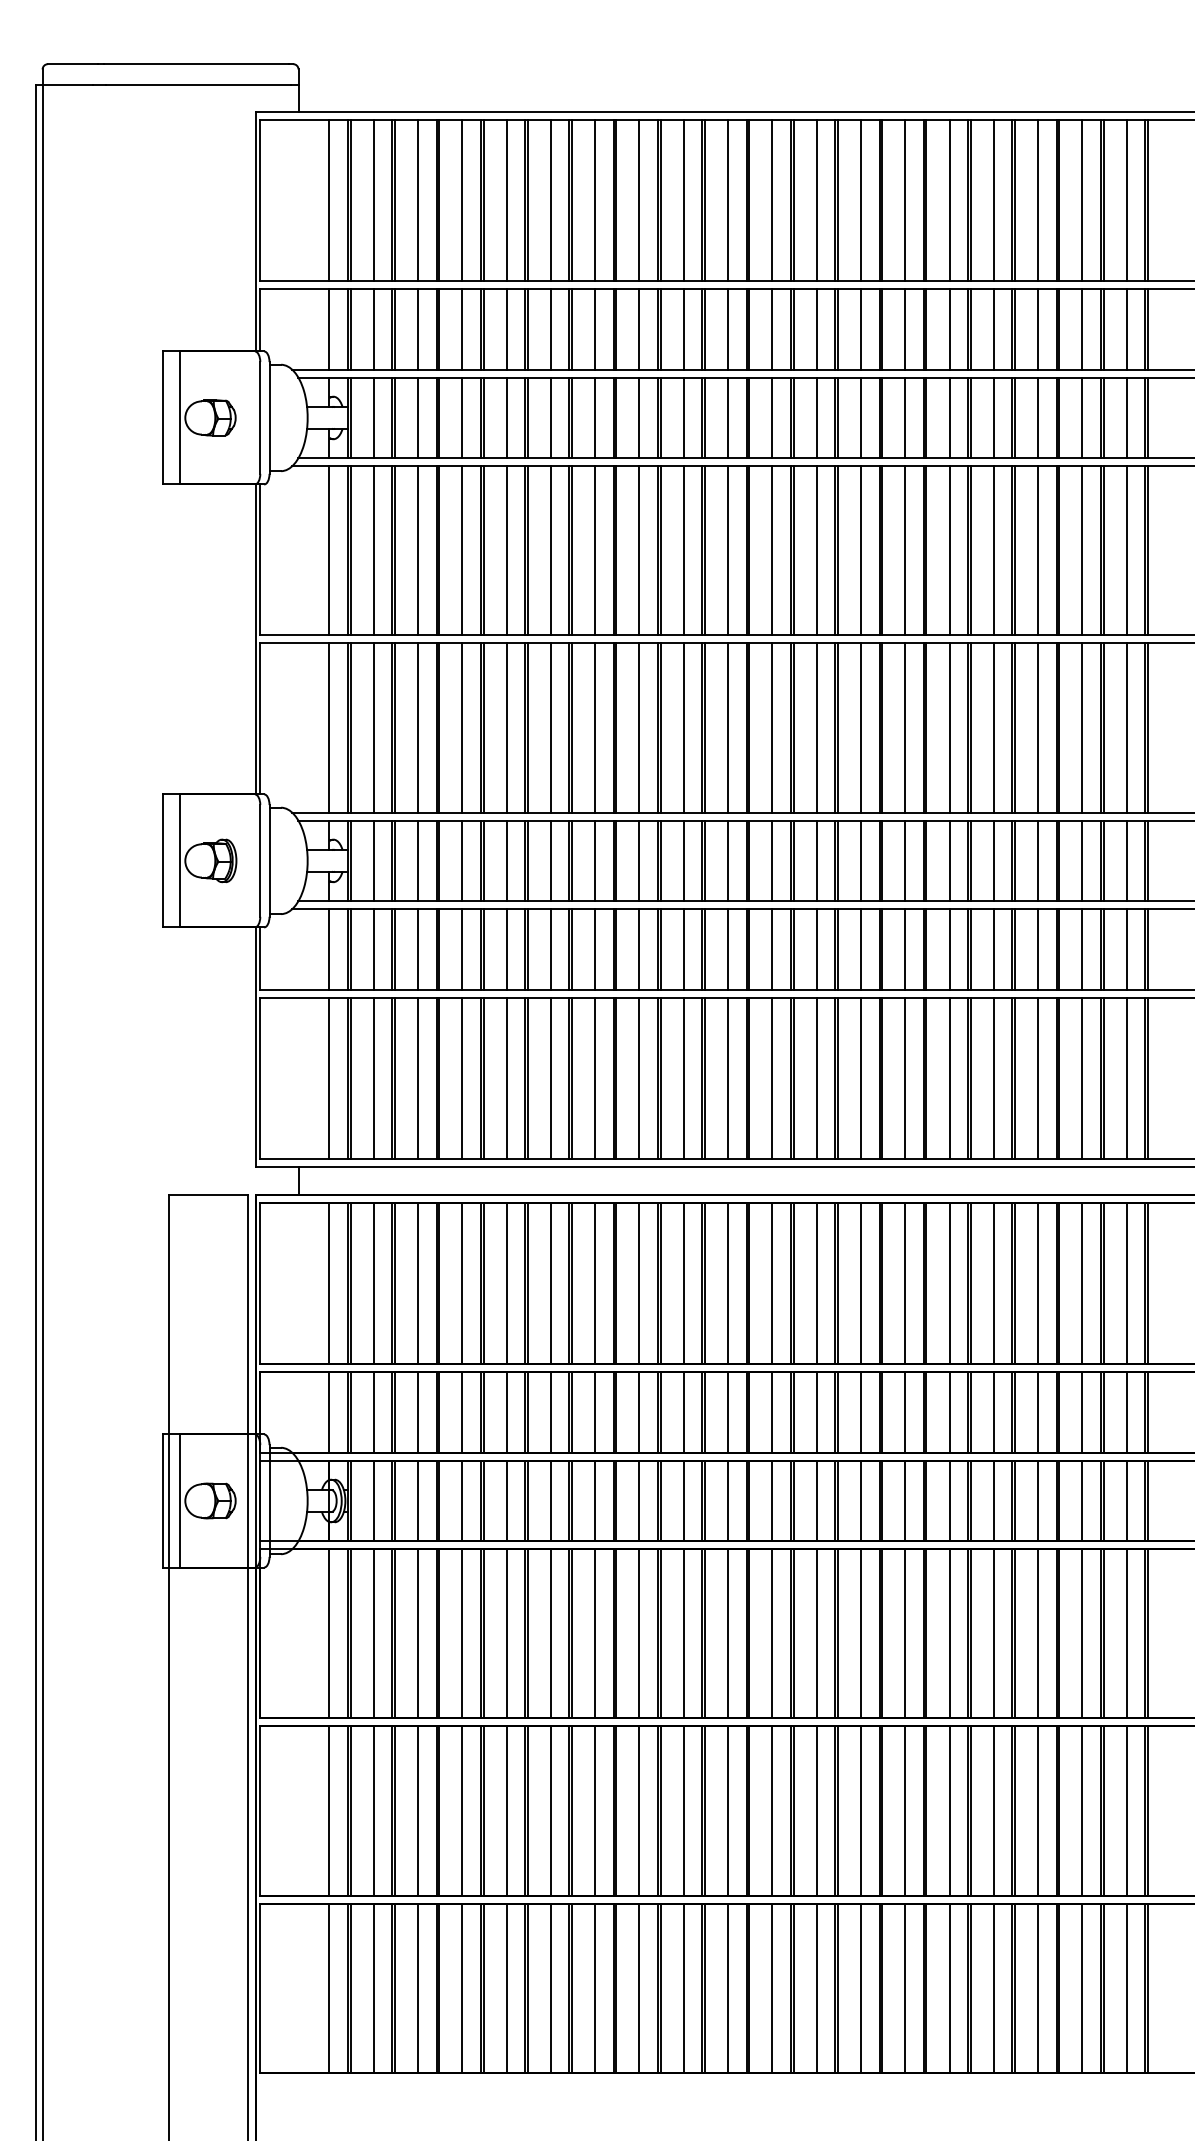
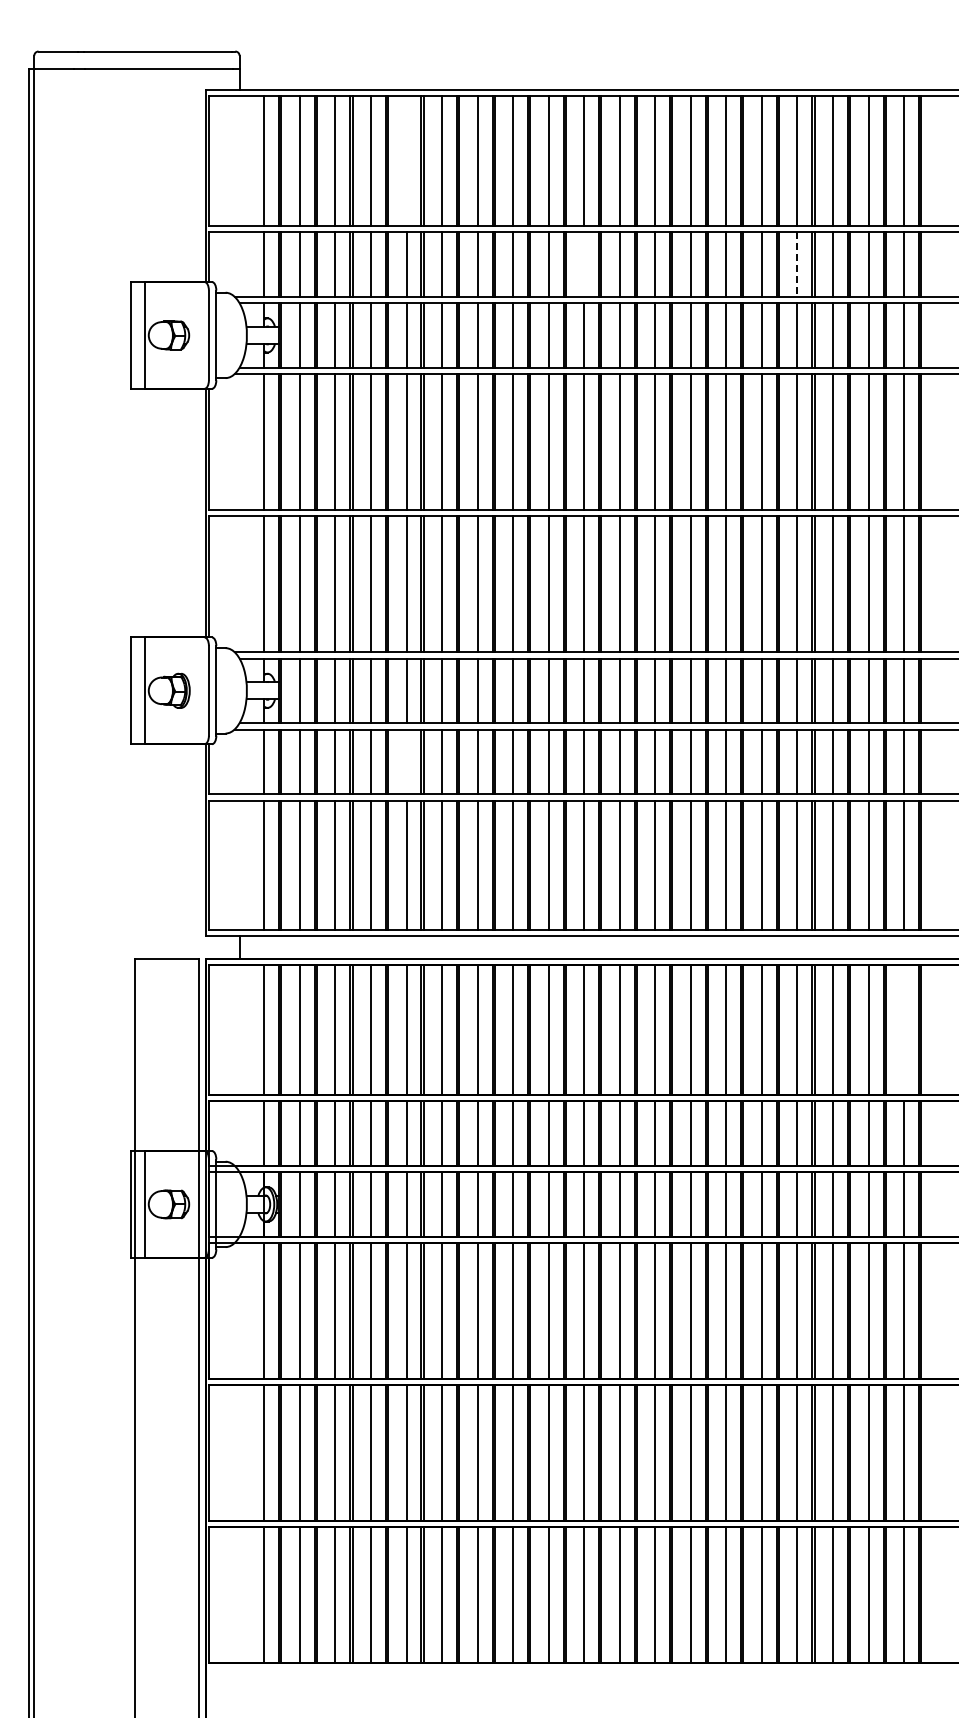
line: (506, 199) -> (406, 160), removed
line: (728, 329) -> (584, 264), removed
line: (993, 329) -> (797, 264), solid -> dashed
line: (506, 948) -> (406, 761), removed
line: (1127, 1282) -> (904, 1029), removed

